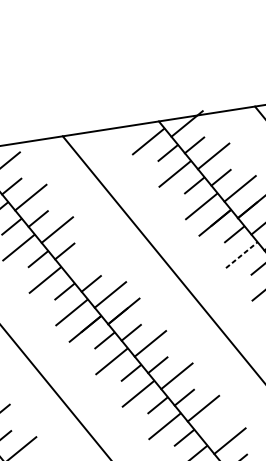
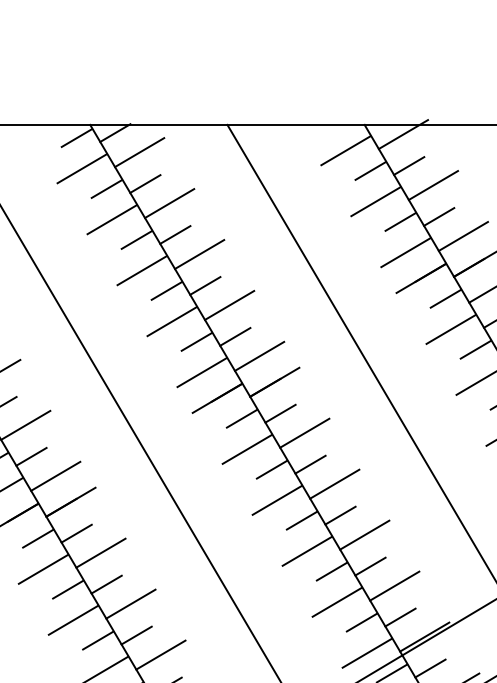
line: (241, 255) -> (451, 329), dashed -> solid
line: (83, 261) -> (229, 304), added
line: (210, 430) -> (370, 566), added

